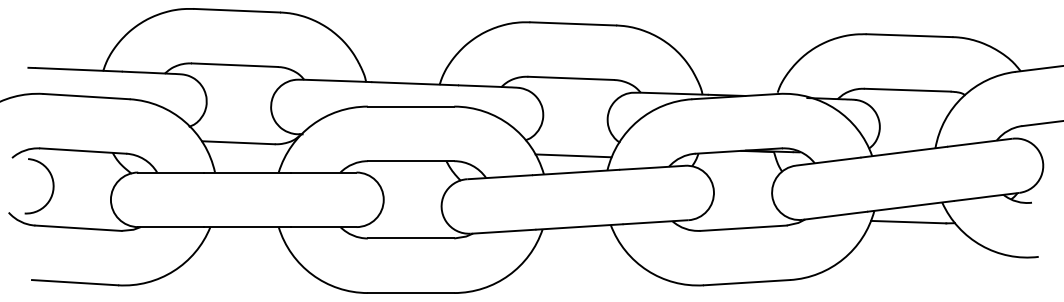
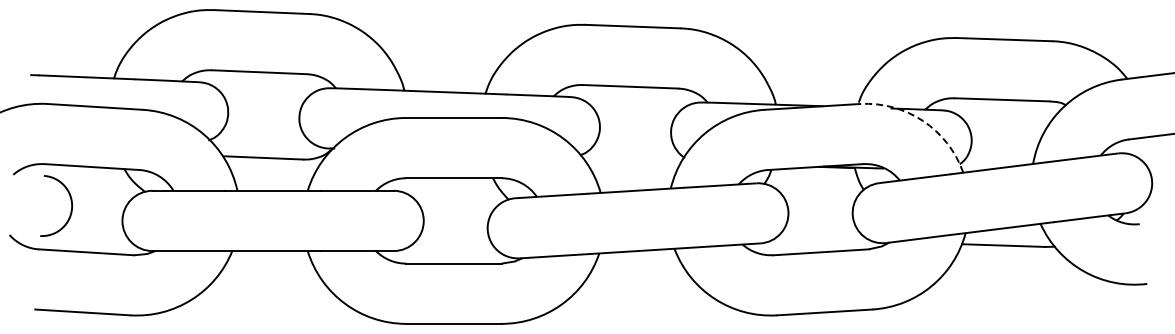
arc: (836, 108) -> (923, 120), solid -> dashed
line: (573, 155) -> (633, 171), removed
arc: (52, 182) -> (70, 201), moved

